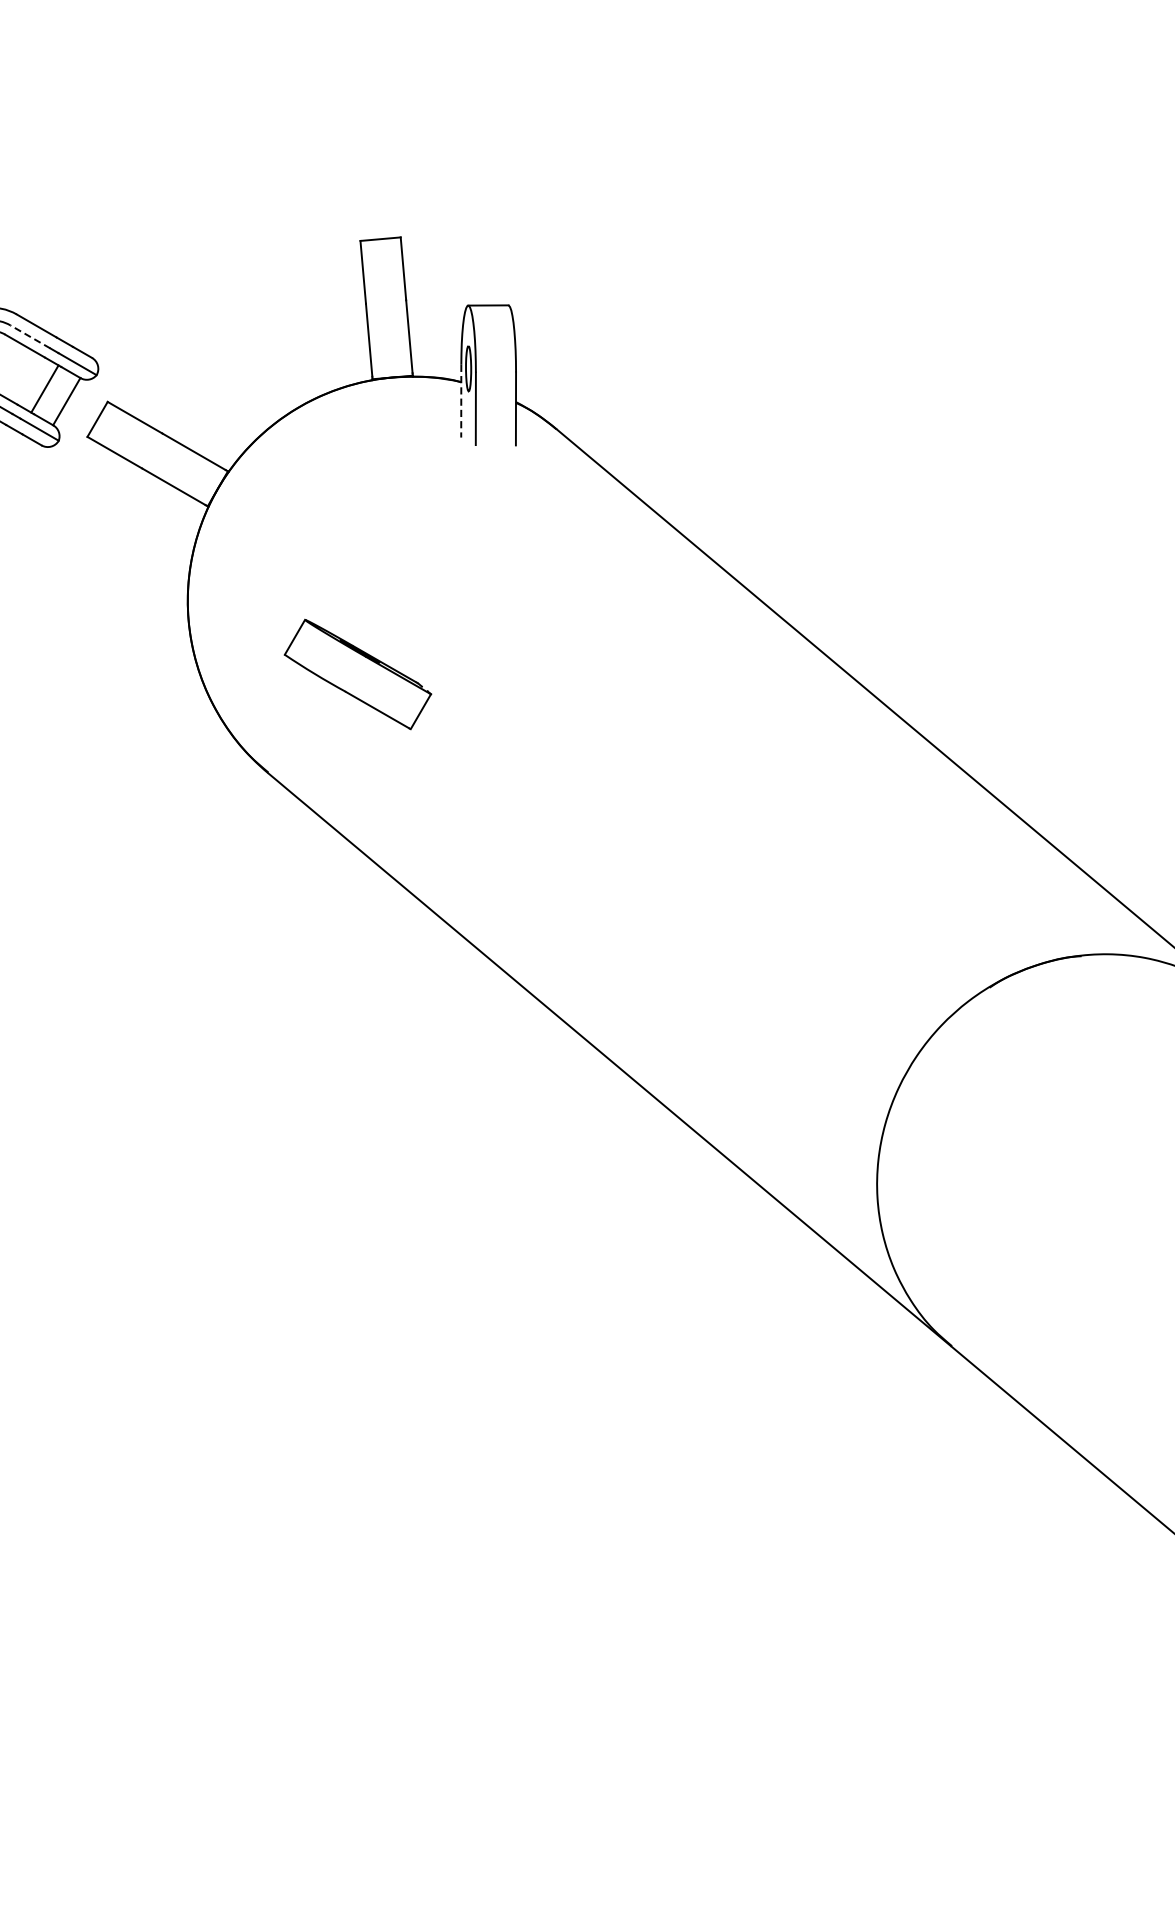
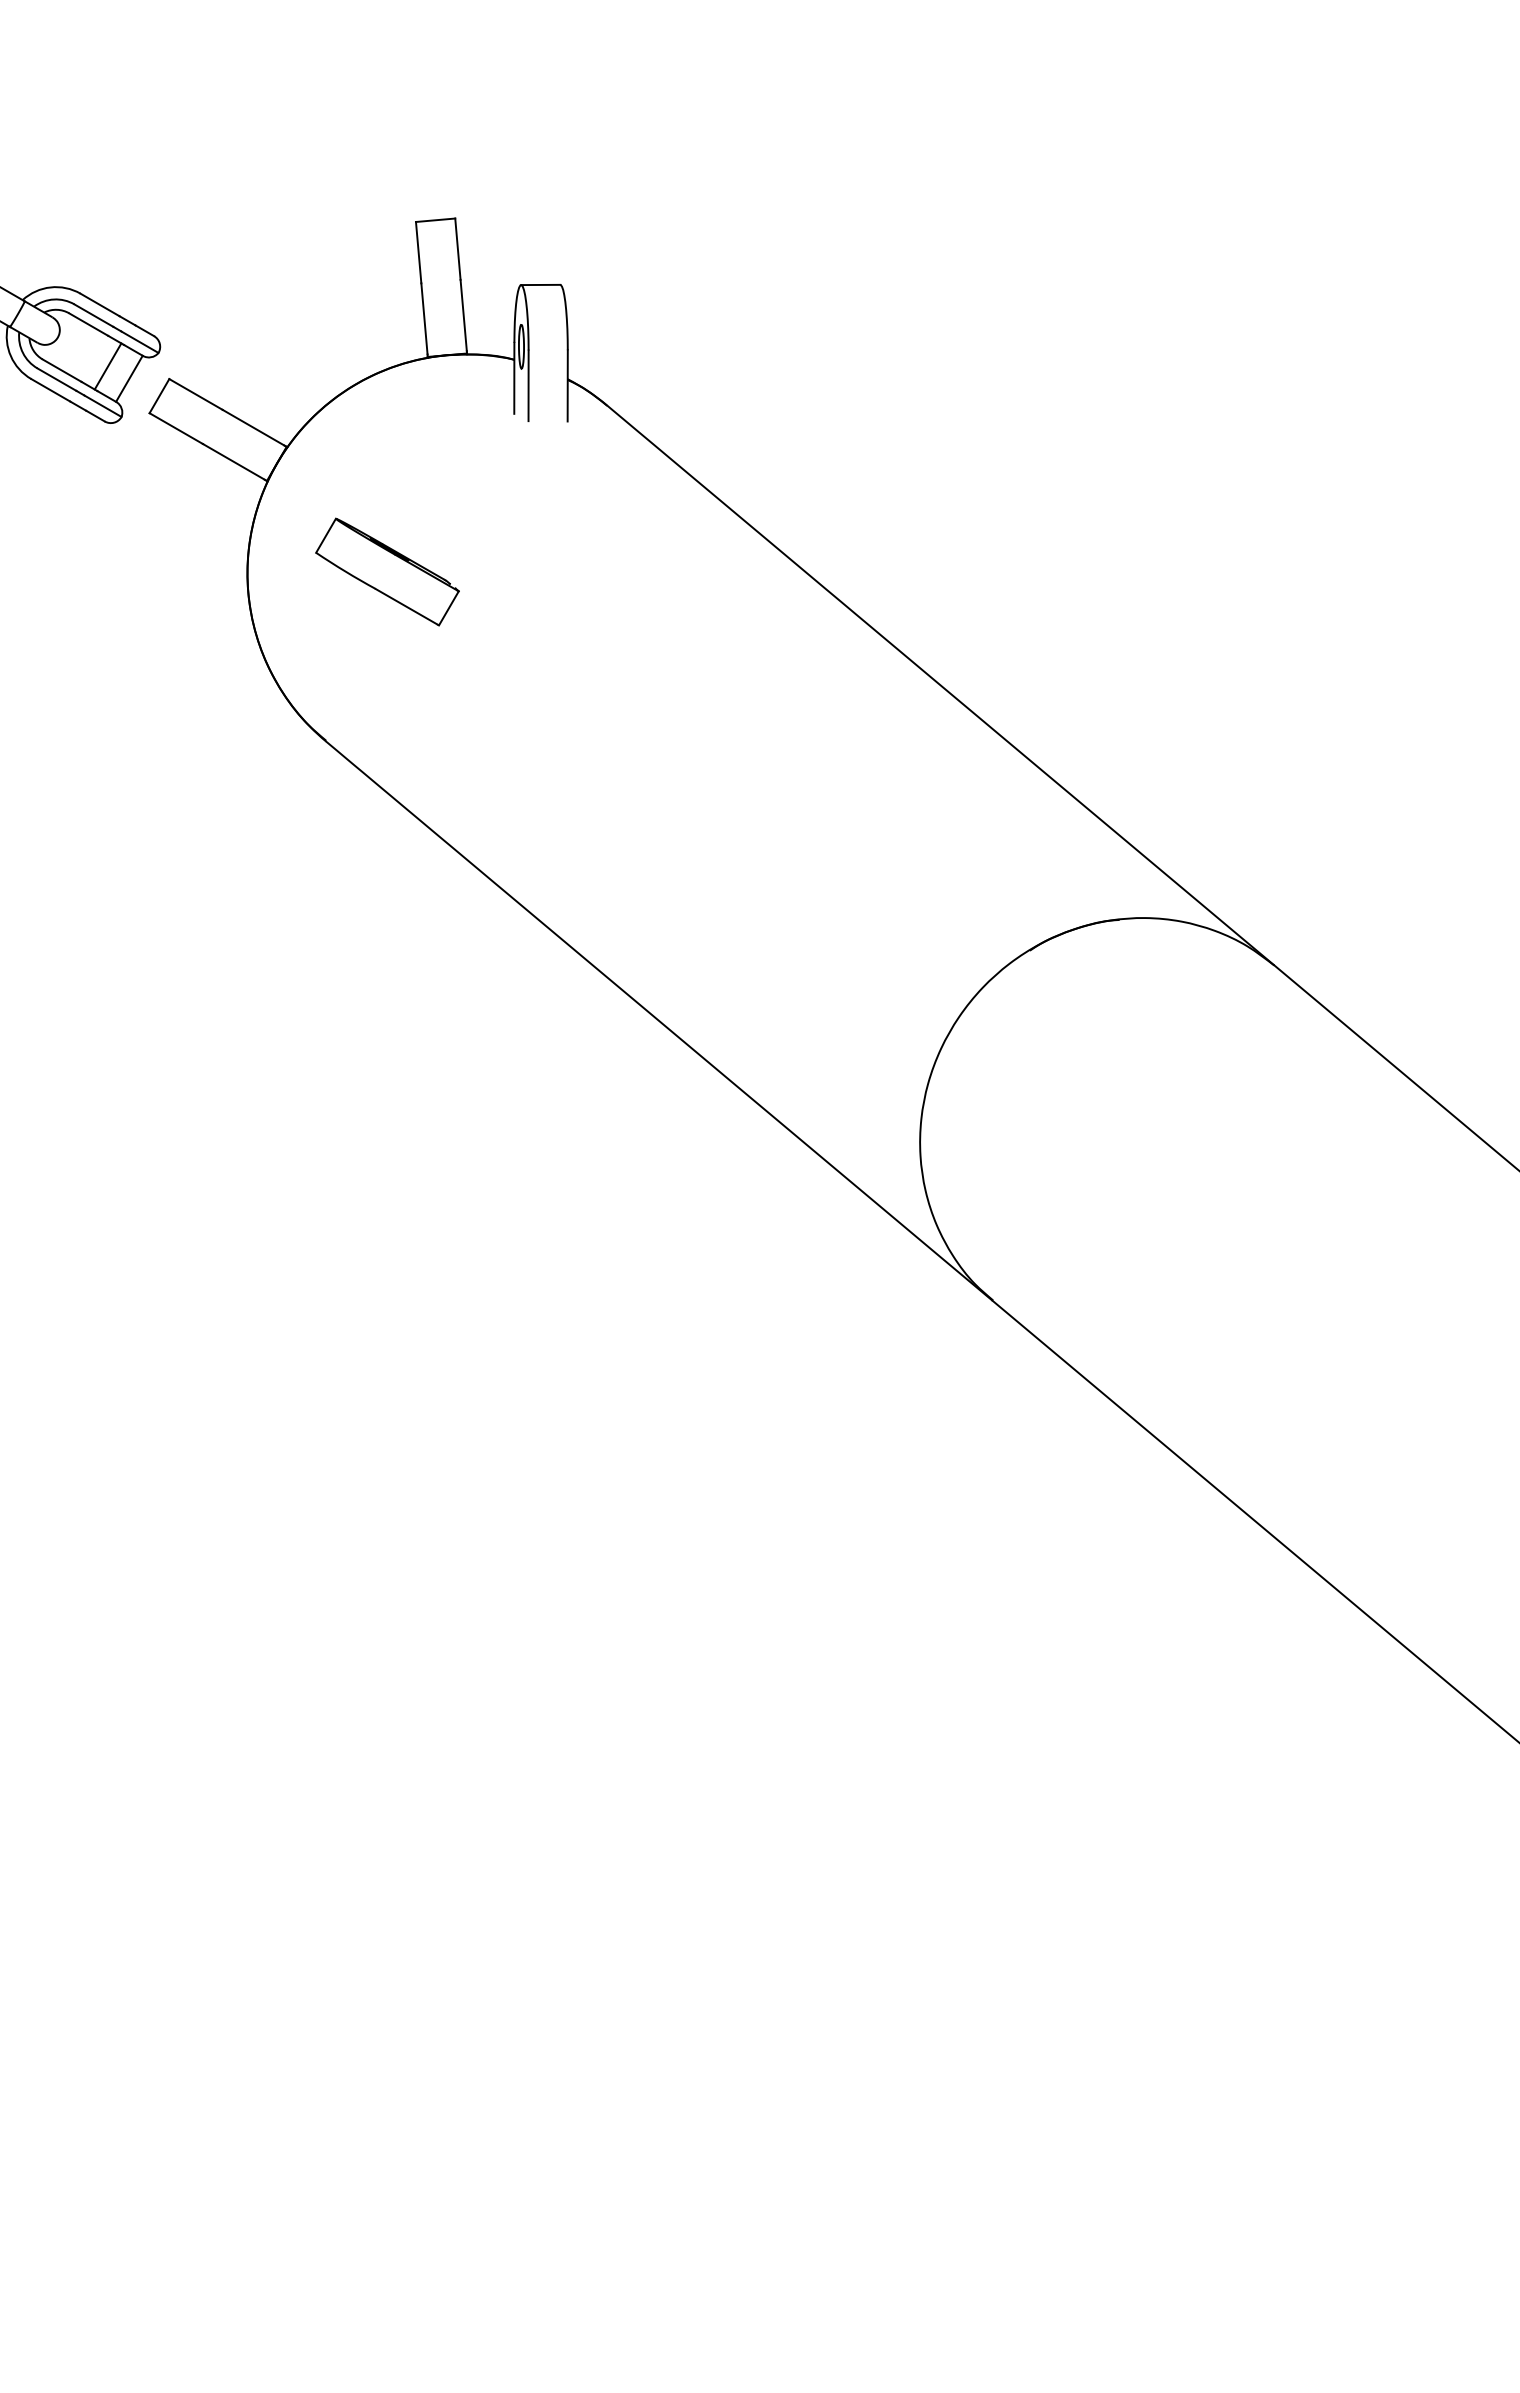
line: (29, 336) -> (93, 315), dashed -> solid
line: (461, 401) -> (514, 378), dashed -> solid
part: (357, 673) -> (387, 571), moved

